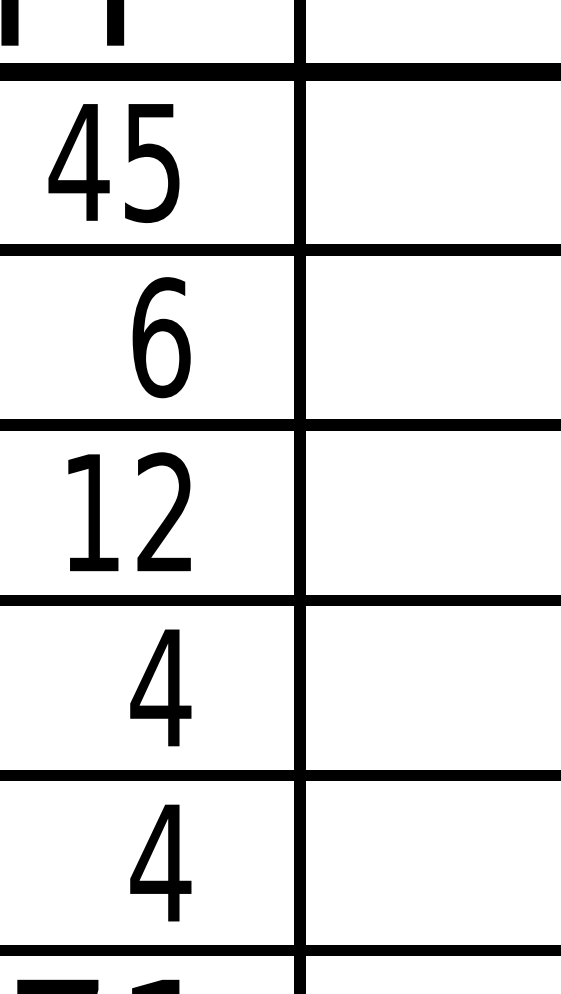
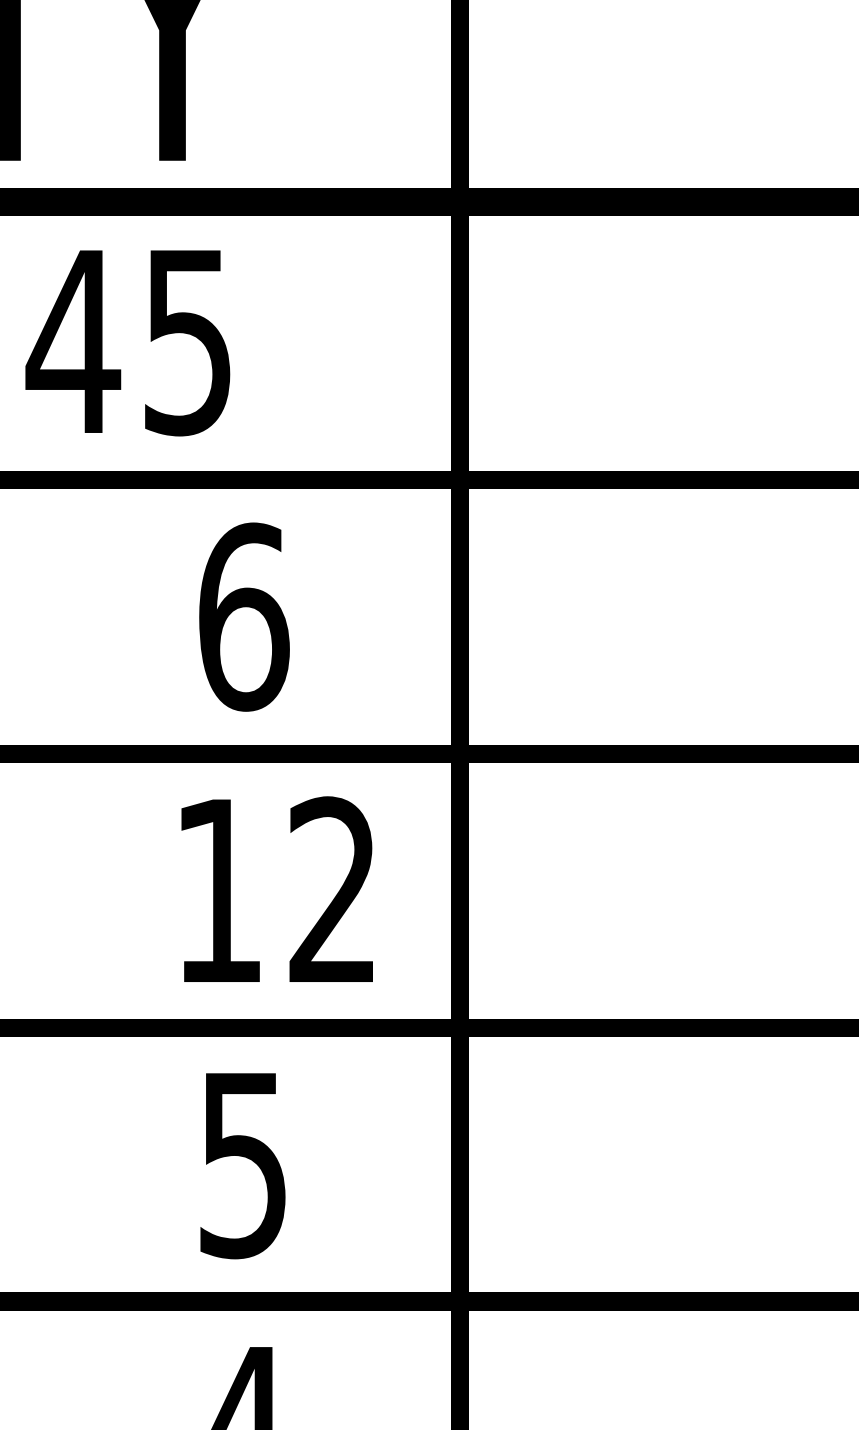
text: (113, 163) -> (127, 343), moved
text: (129, 511) -> (277, 888), moved
text: (160, 688) -> (242, 1165), 4 -> 5

